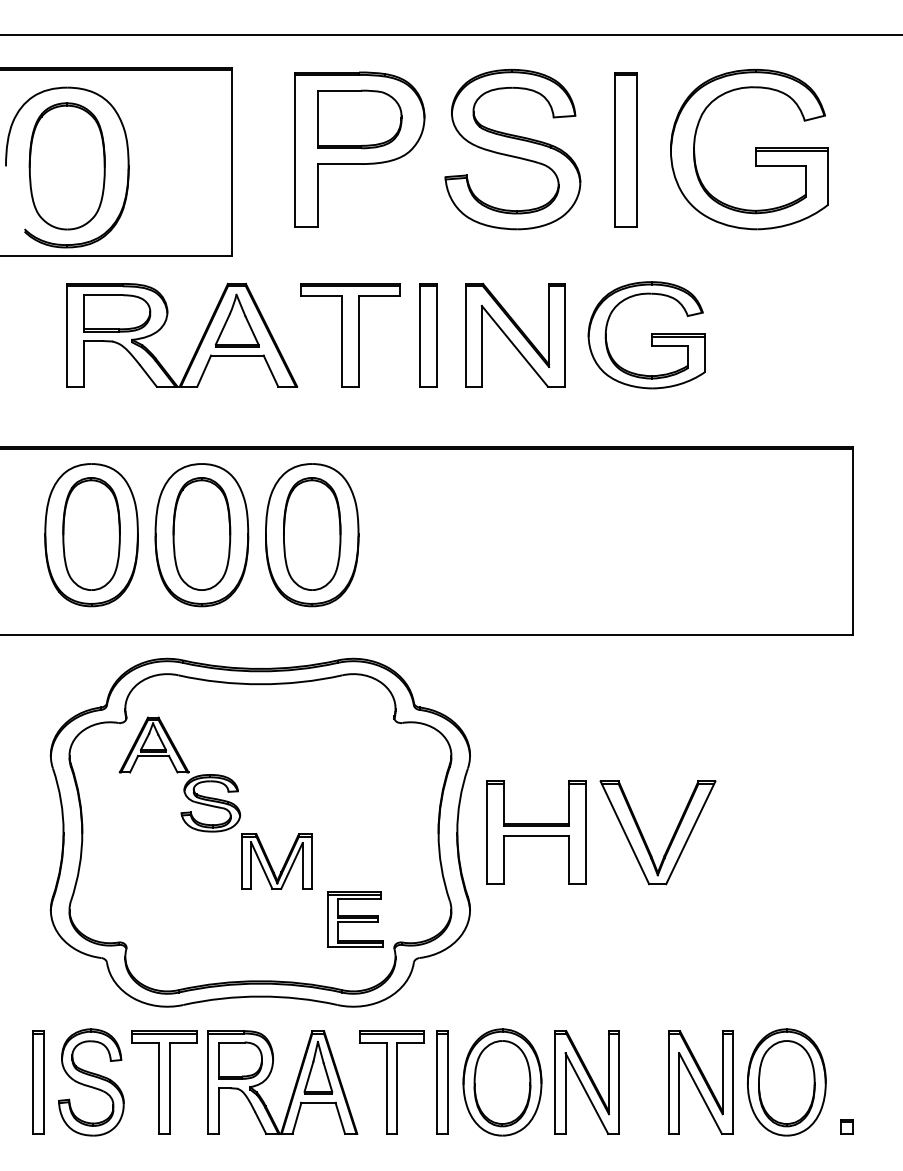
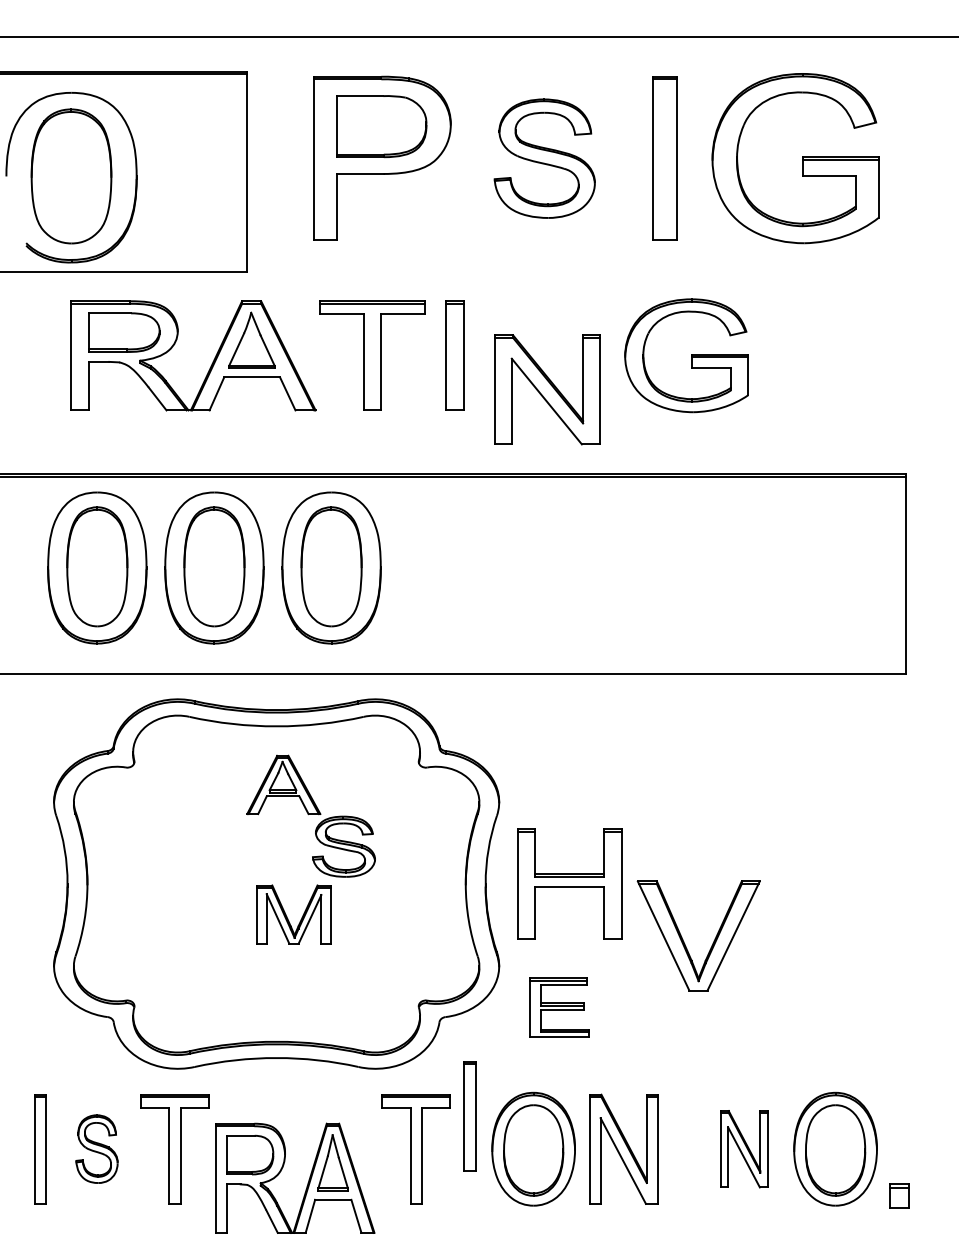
part: (512, 149) -> (544, 158), size x0.7
part: (515, 335) -> (547, 389), moved
part: (179, 773) -> (310, 815), moved
part: (644, 837) -> (684, 941), moved
part: (355, 919) -> (559, 1007), moved
part: (90, 1081) -> (96, 1148), size x0.6
part: (700, 1081) -> (743, 1148), size x0.7
part: (442, 1082) -> (469, 1116), moved
part: (294, 1086) -> (307, 1182), moved
part: (846, 1126) -> (898, 1196), size x1.6

